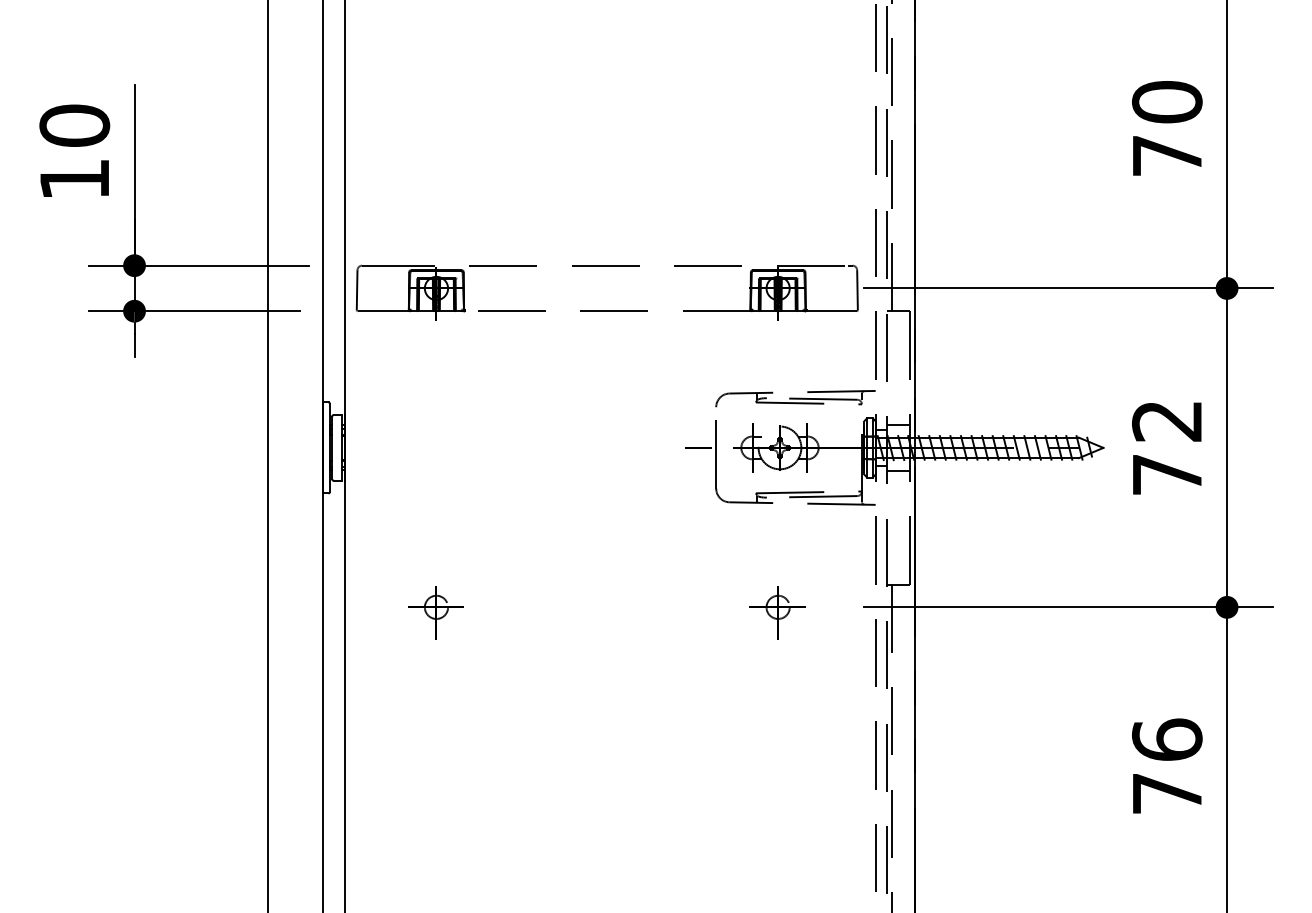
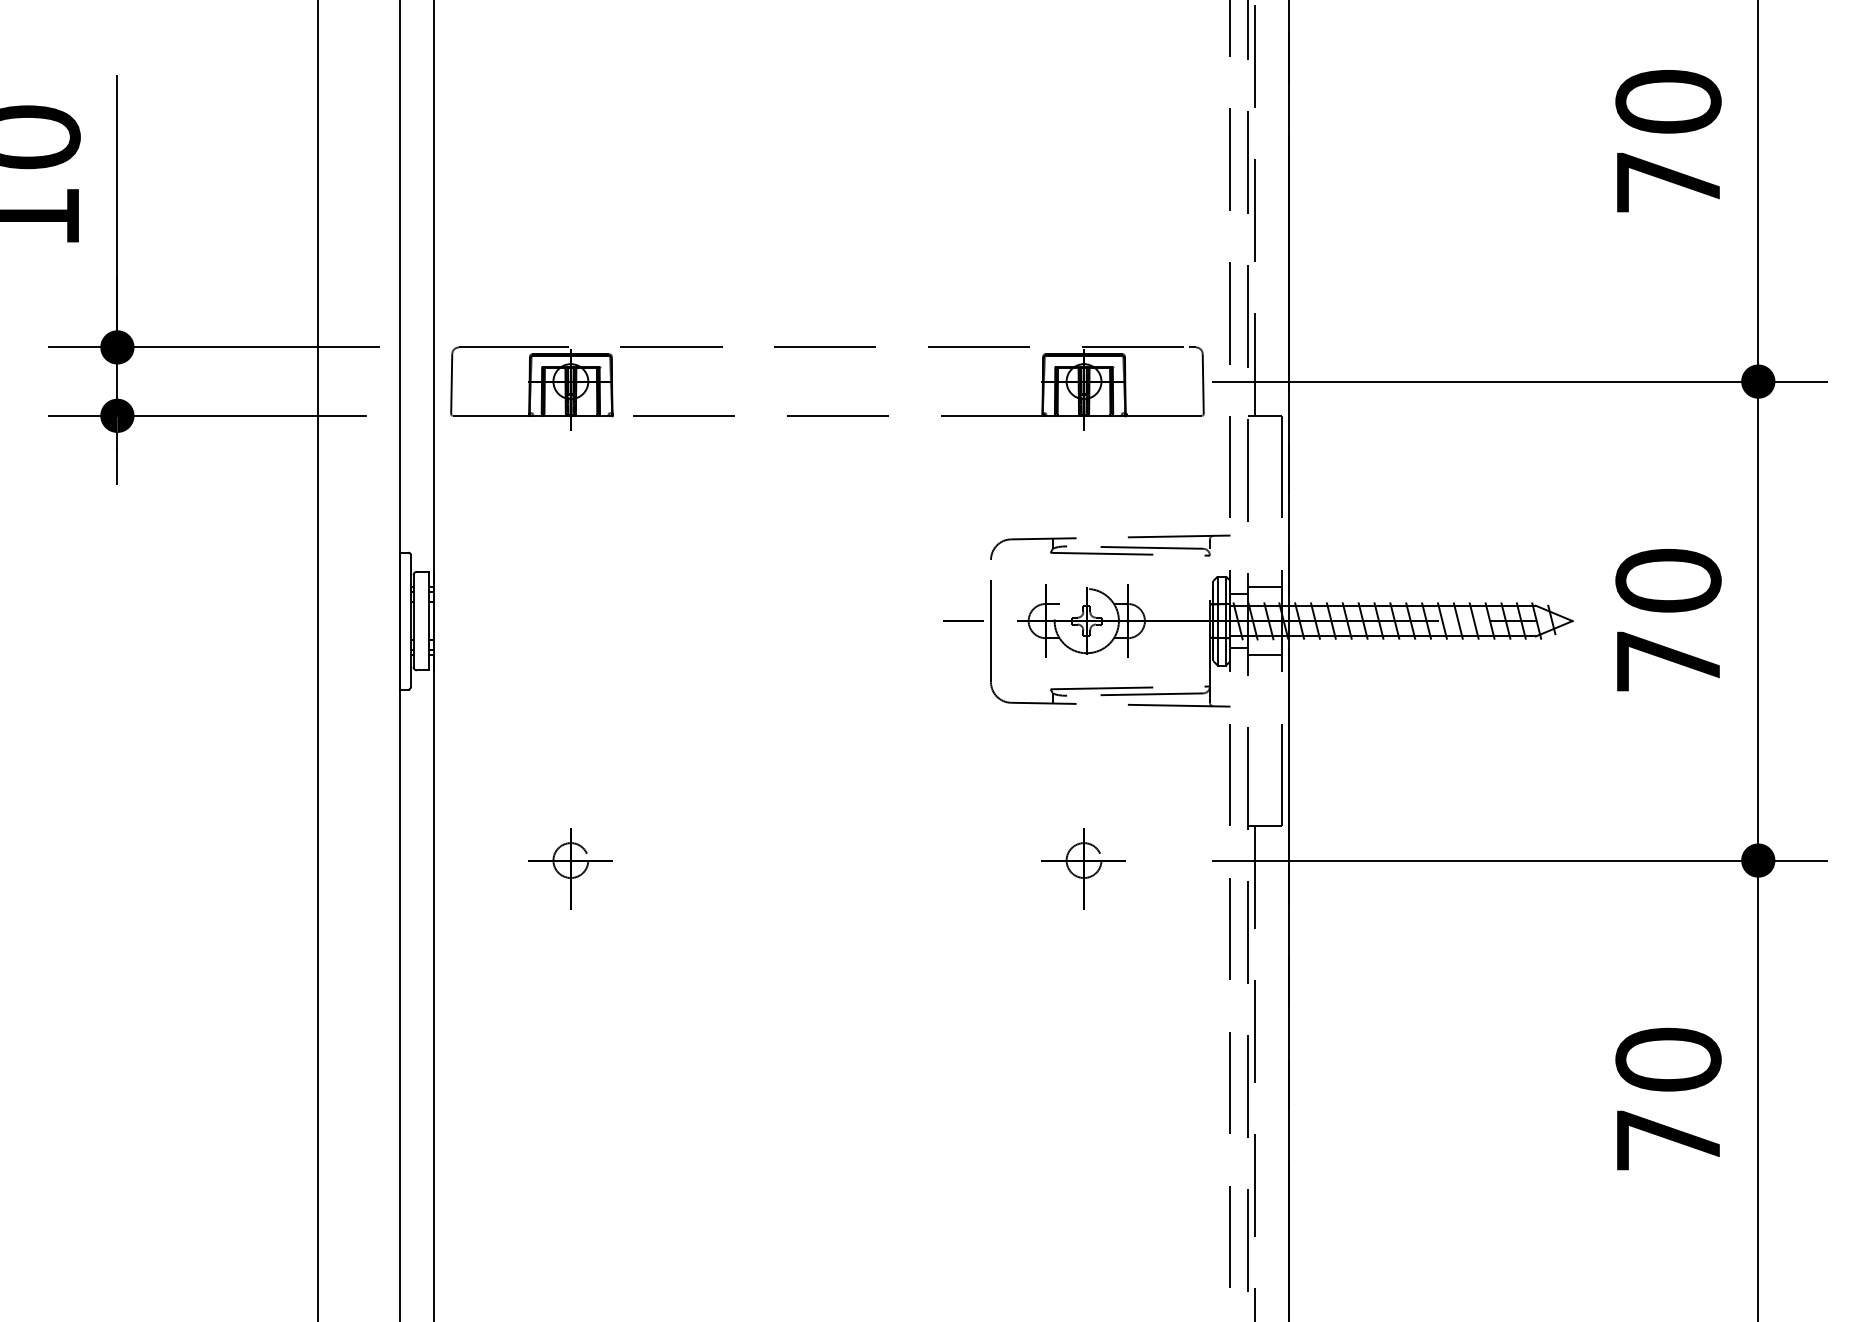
text: (1167, 420) -> (1668, 579), 72 -> 70
text: (1167, 739) -> (1668, 1059), 76 -> 70

